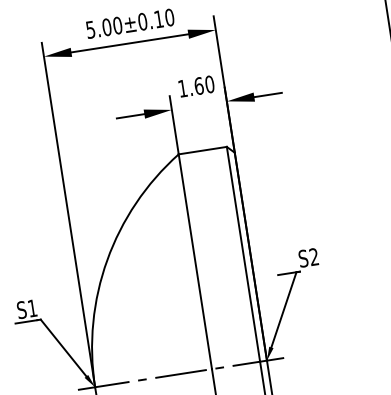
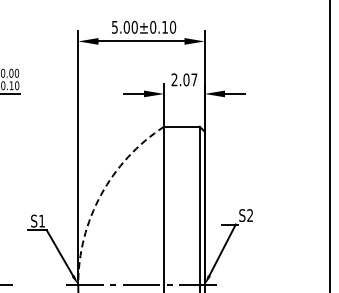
text: (196, 86) -> (184, 79), 1.60 -> 2.07
arc: (107, 259) -> (101, 194), solid -> dashed

